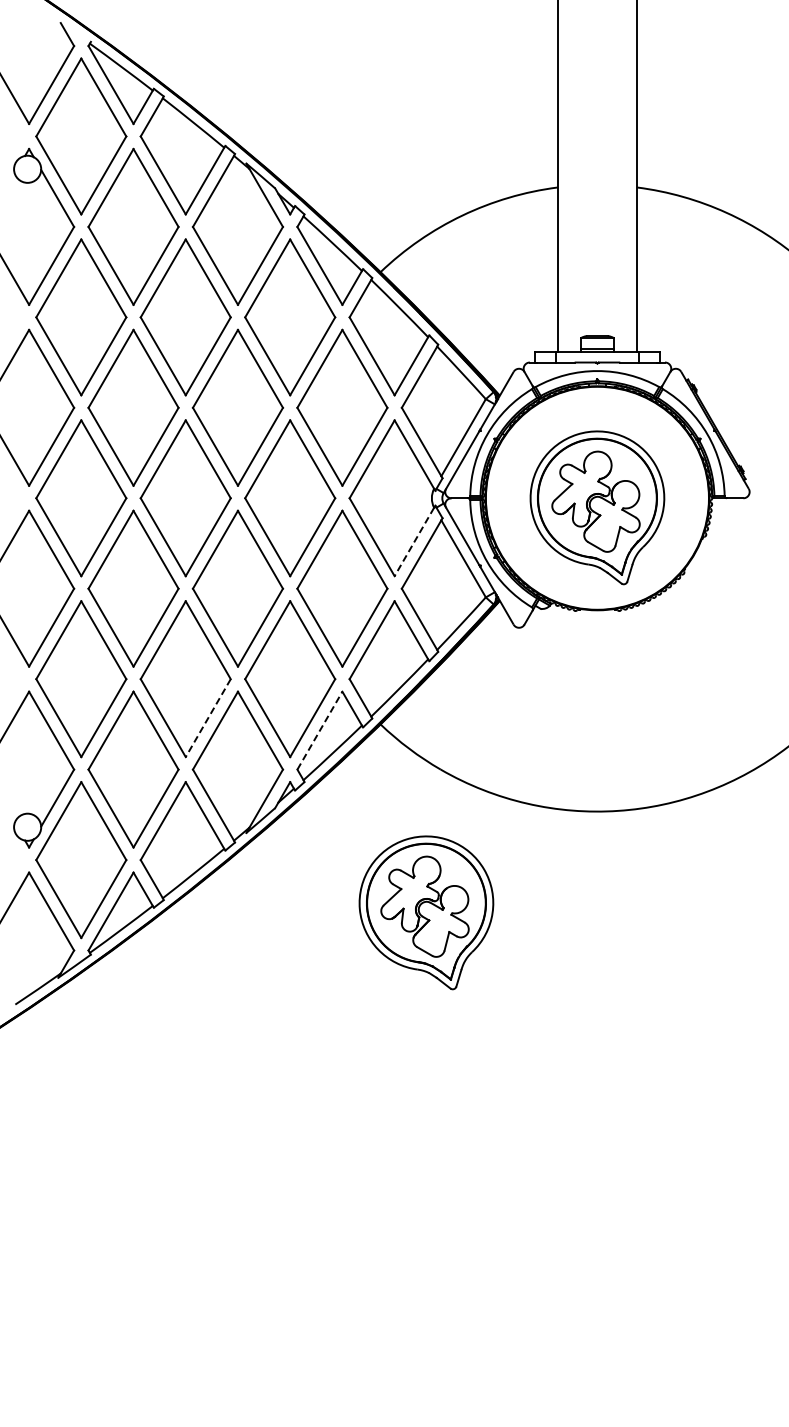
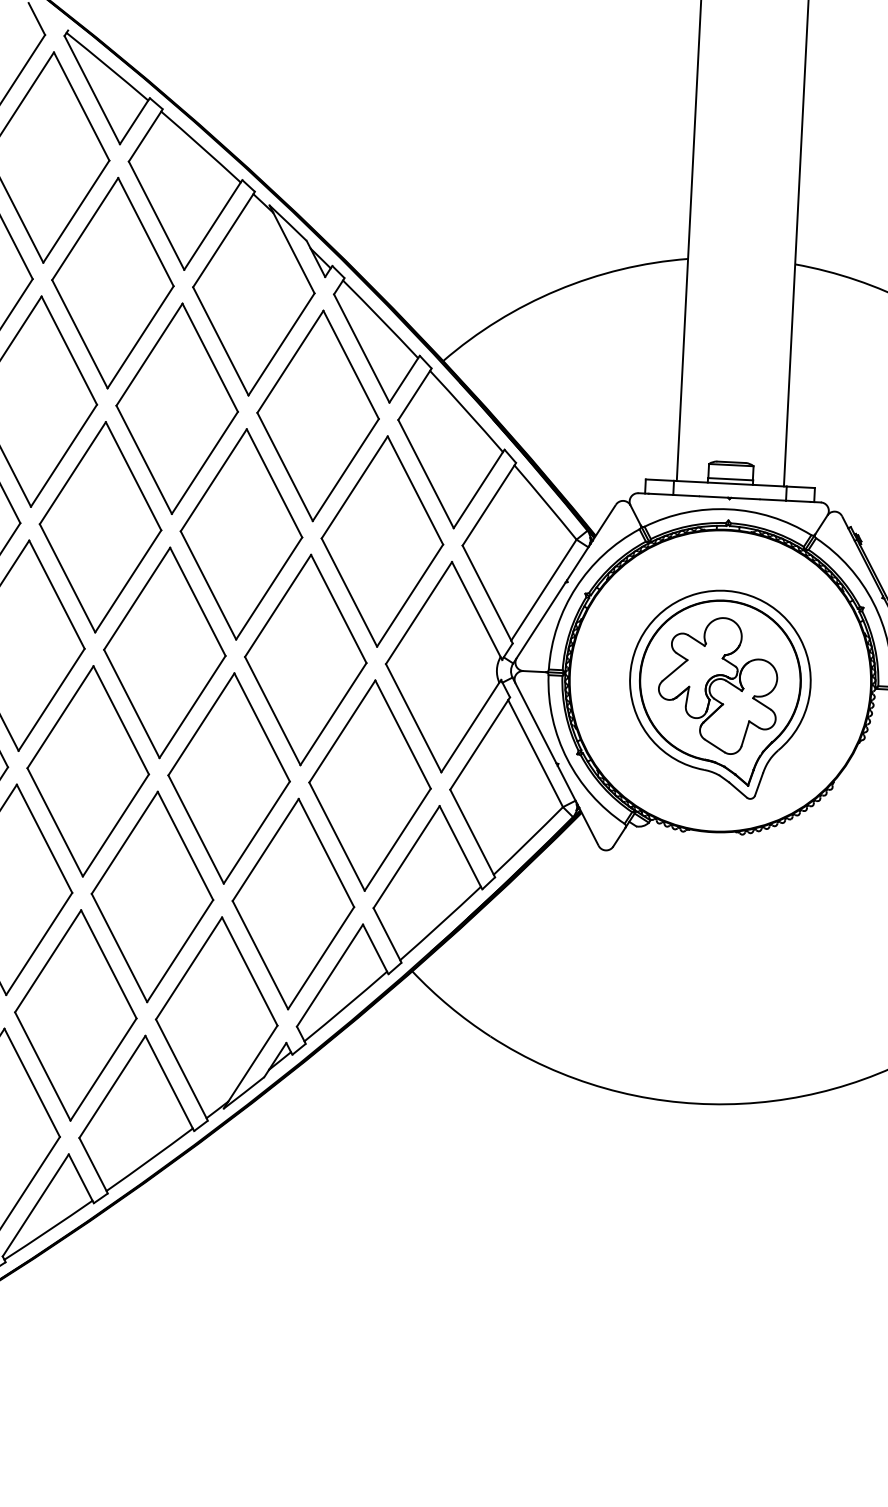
line: (414, 541) -> (470, 726), dashed -> solid
line: (208, 718) -> (180, 951), dashed -> solid
line: (319, 730) -> (329, 975), dashed -> solid
part: (426, 912) -> (461, 1228), removed

